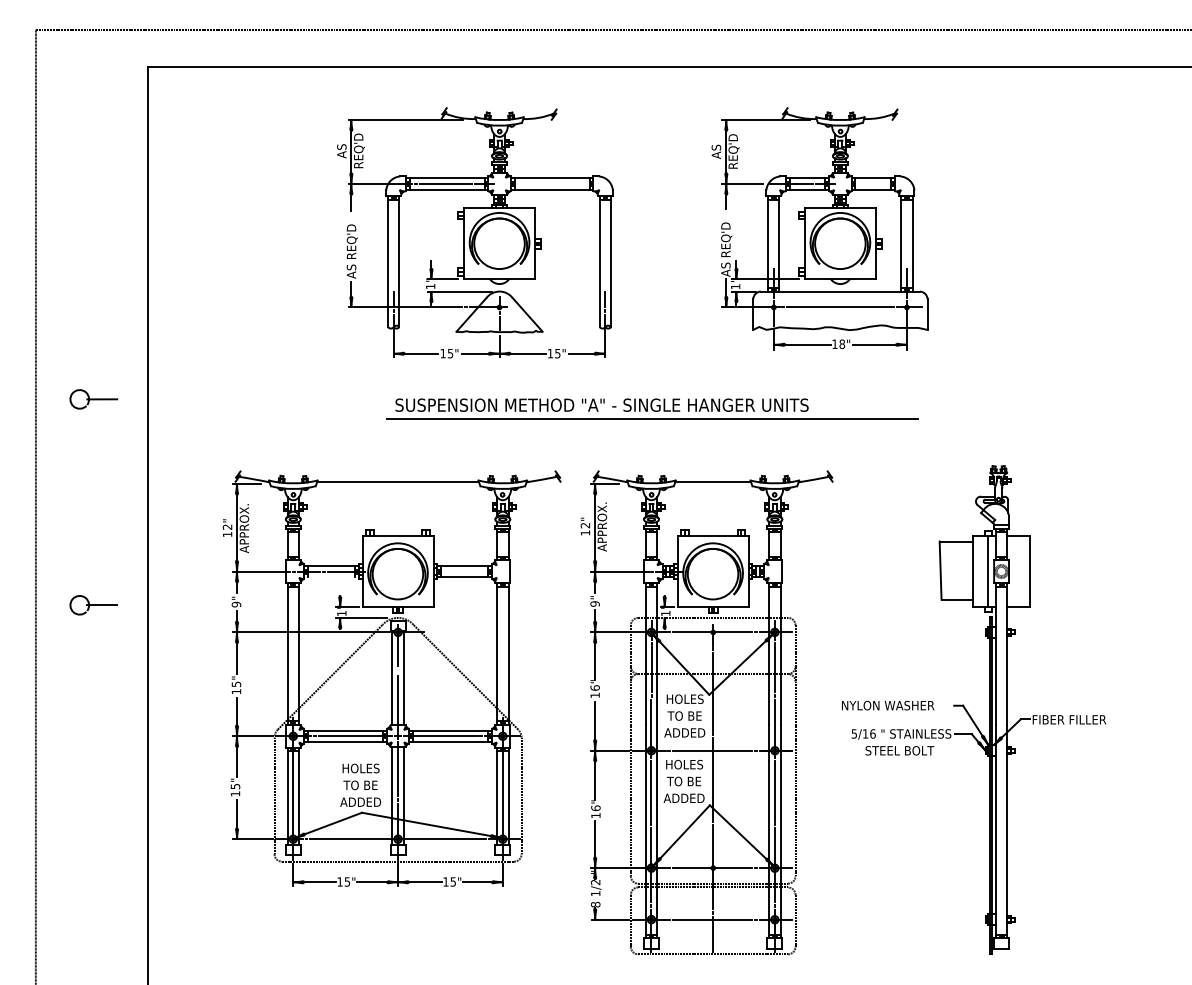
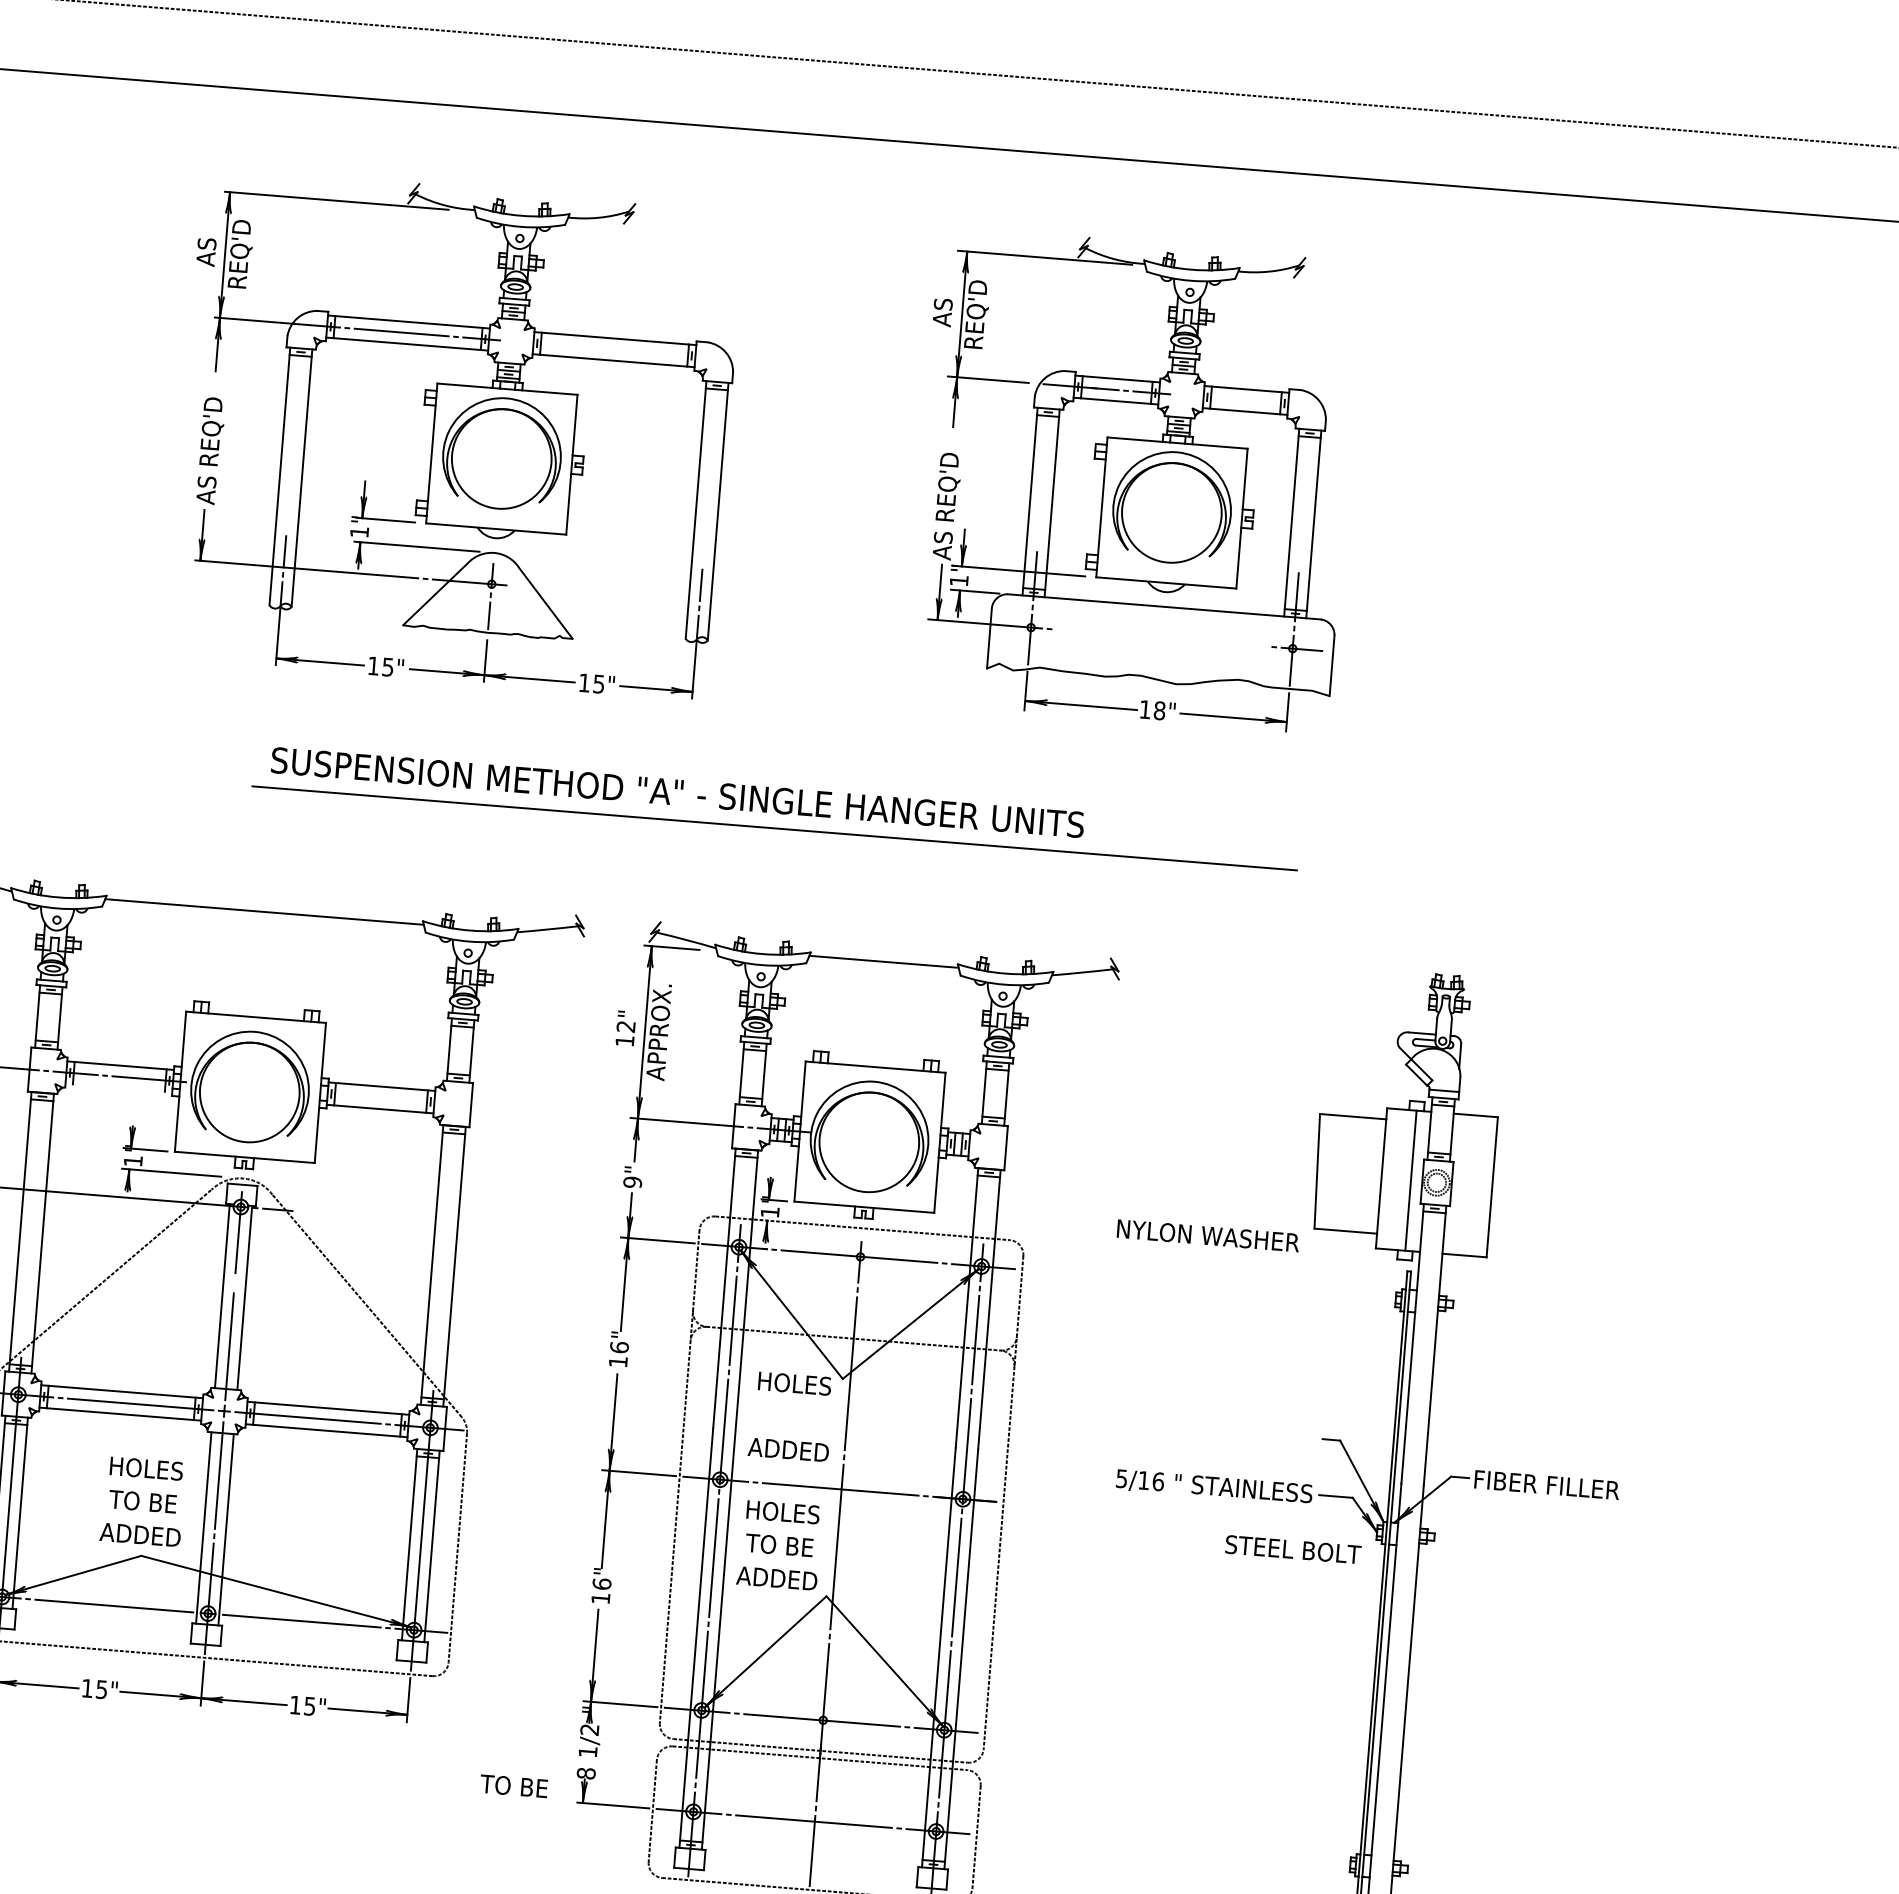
line: (840, 307) -> (1162, 638), removed
text: (888, 705) -> (1208, 1235), moved
text: (684, 715) -> (513, 1785), moved
text: (899, 750) -> (1292, 1549), moved

